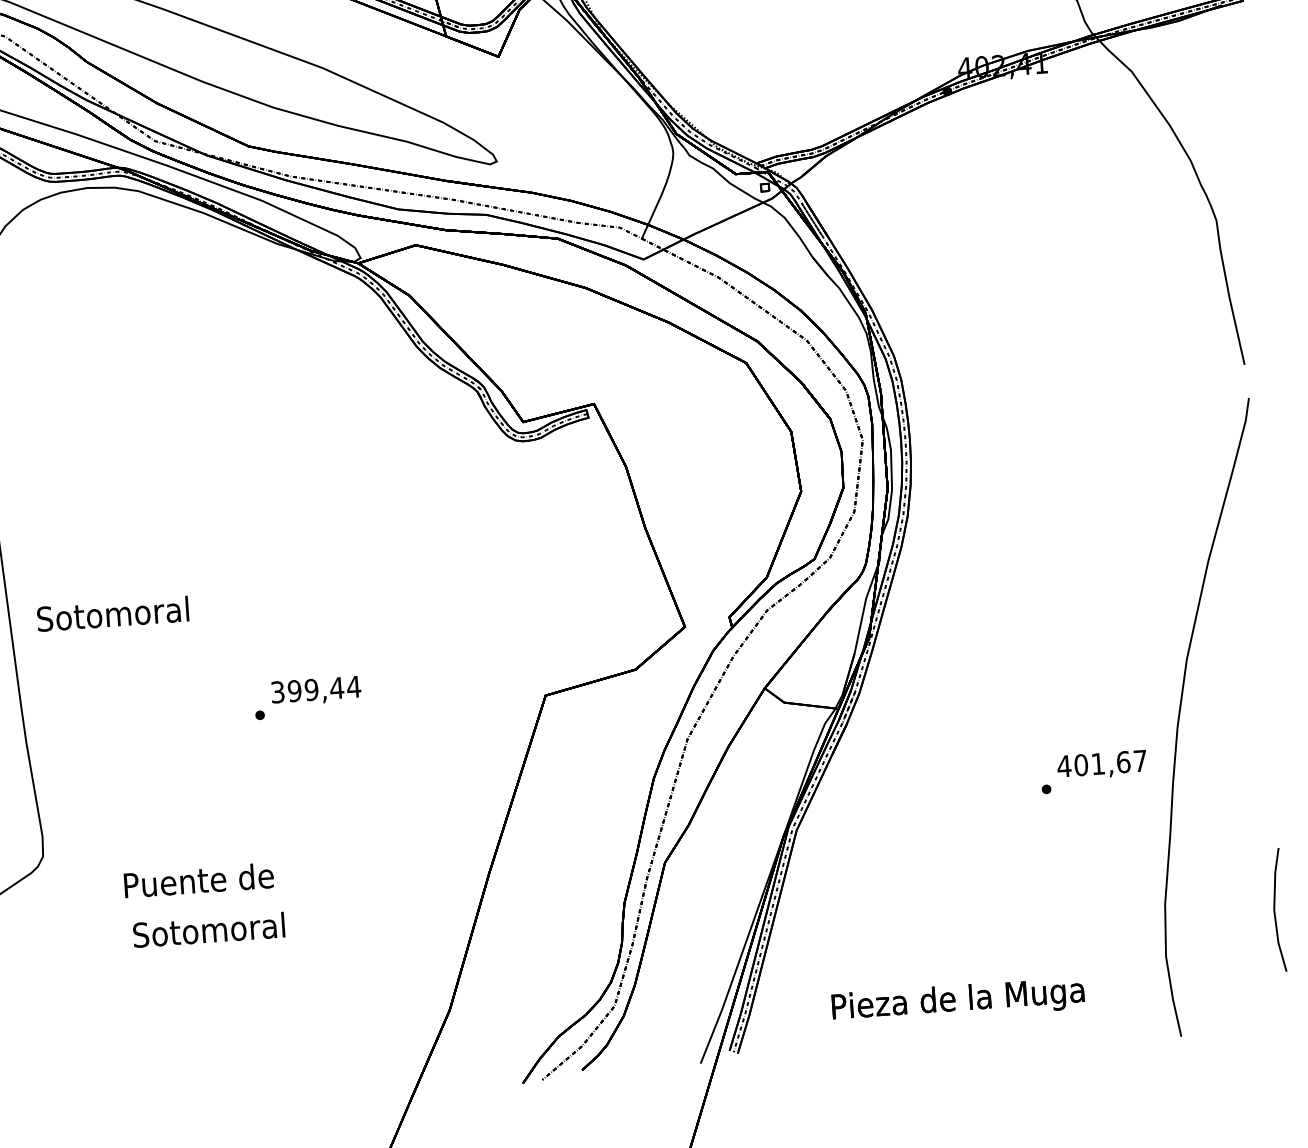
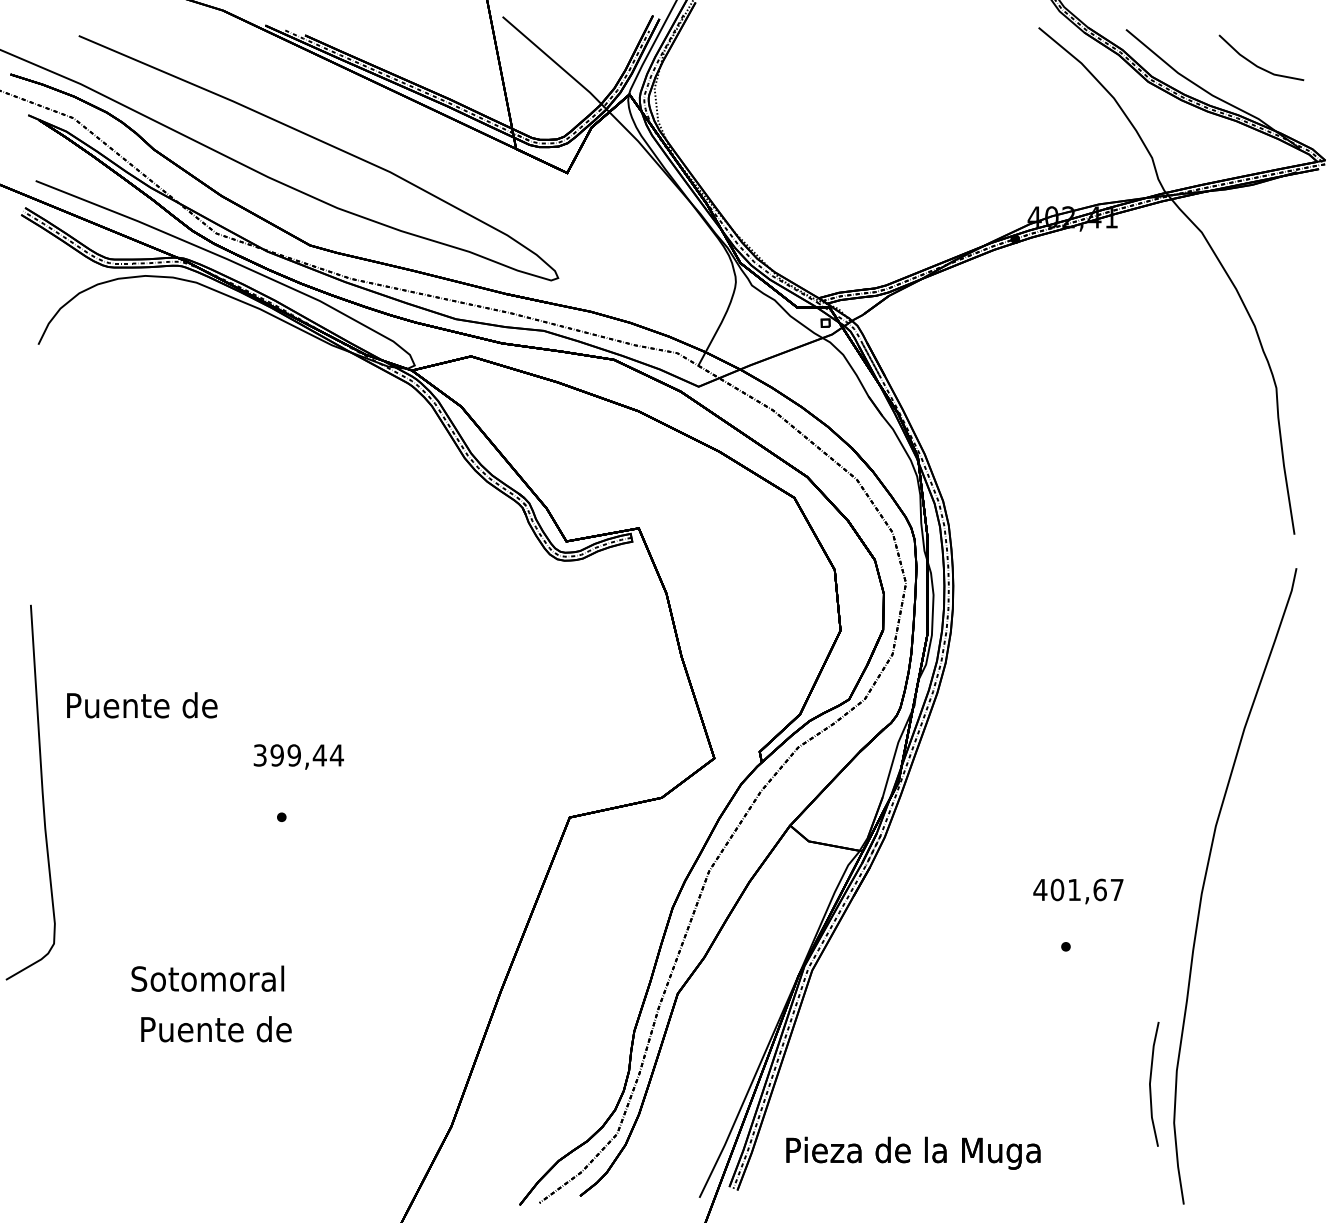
text: (113, 614) -> (141, 705), Sotomoral -> Puente de
text: (315, 690) -> (298, 756), moved
text: (1102, 765) -> (1078, 891), moved
text: (197, 880) -> (207, 978), Puente de -> Sotomoral
line: (1275, 907) -> (1151, 1081), moved
text: (209, 930) -> (215, 1029), Sotomoral -> Puente de
text: (958, 1000) -> (913, 1152), moved

